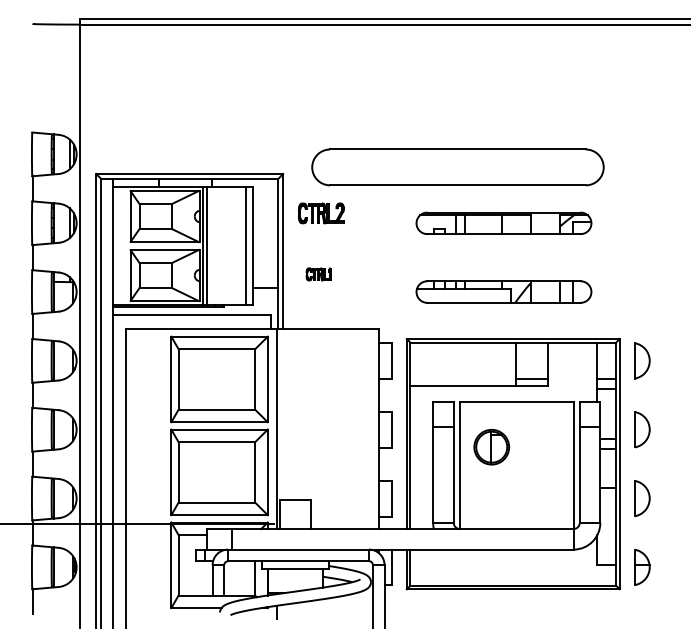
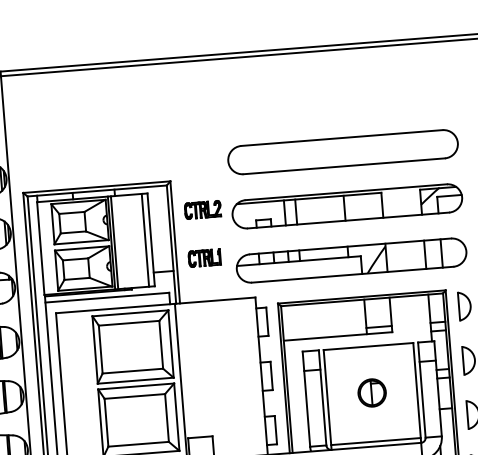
part: (457, 167) -> (342, 152), moved
part: (503, 223) -> (347, 206), size x1.67
part: (318, 274) -> (204, 258), size x1.67
part: (503, 291) -> (351, 260), size x1.67
part: (491, 447) -> (371, 393), moved
line: (516, 522) -> (375, 441), added

